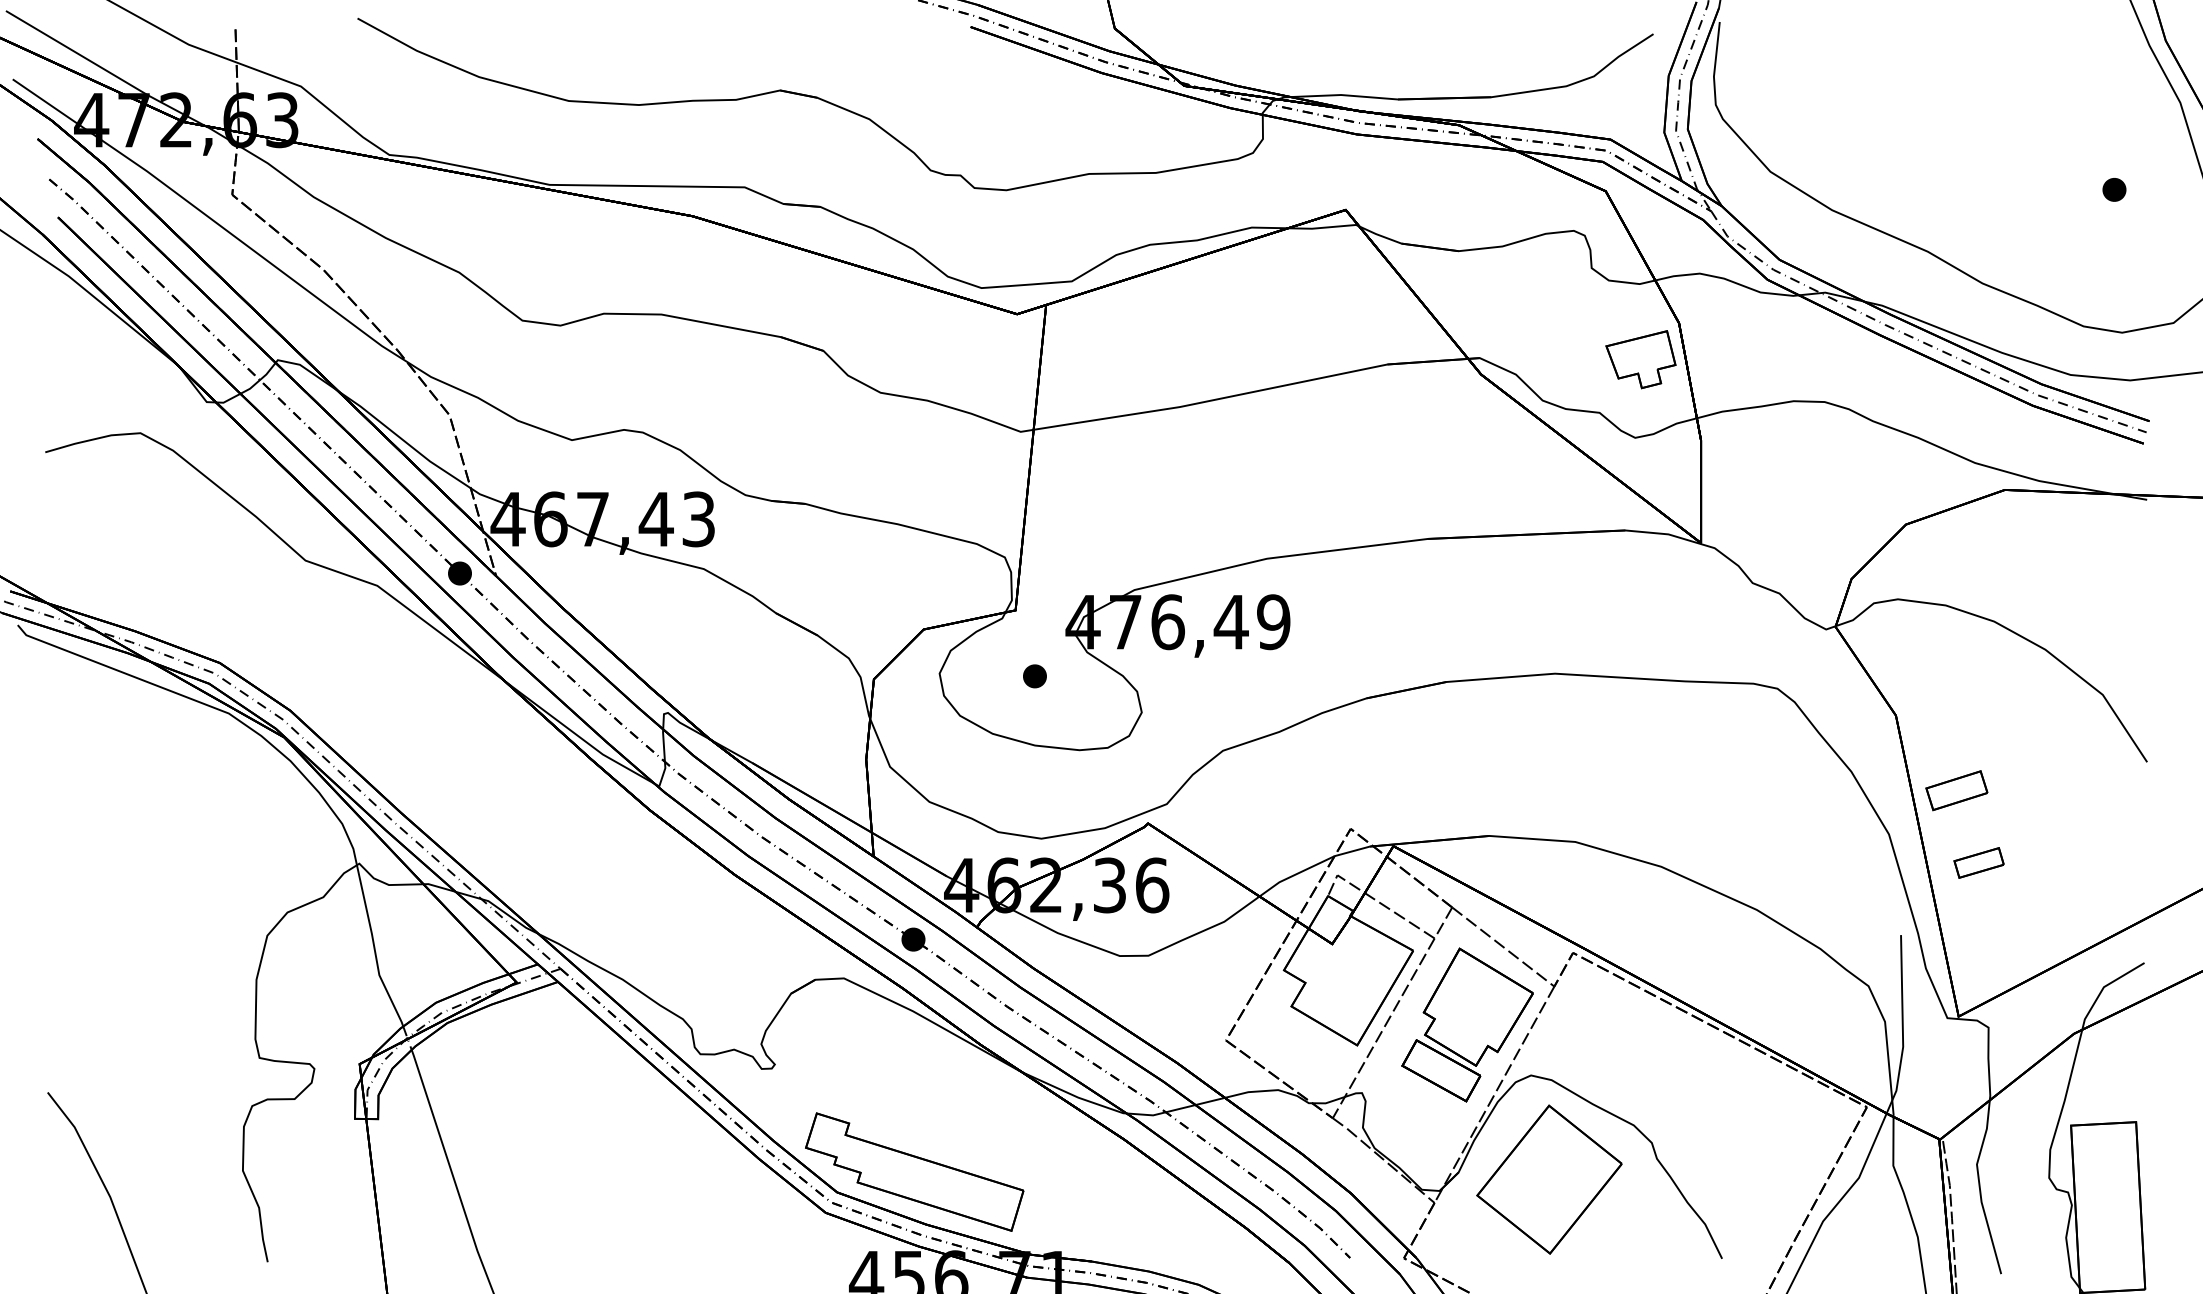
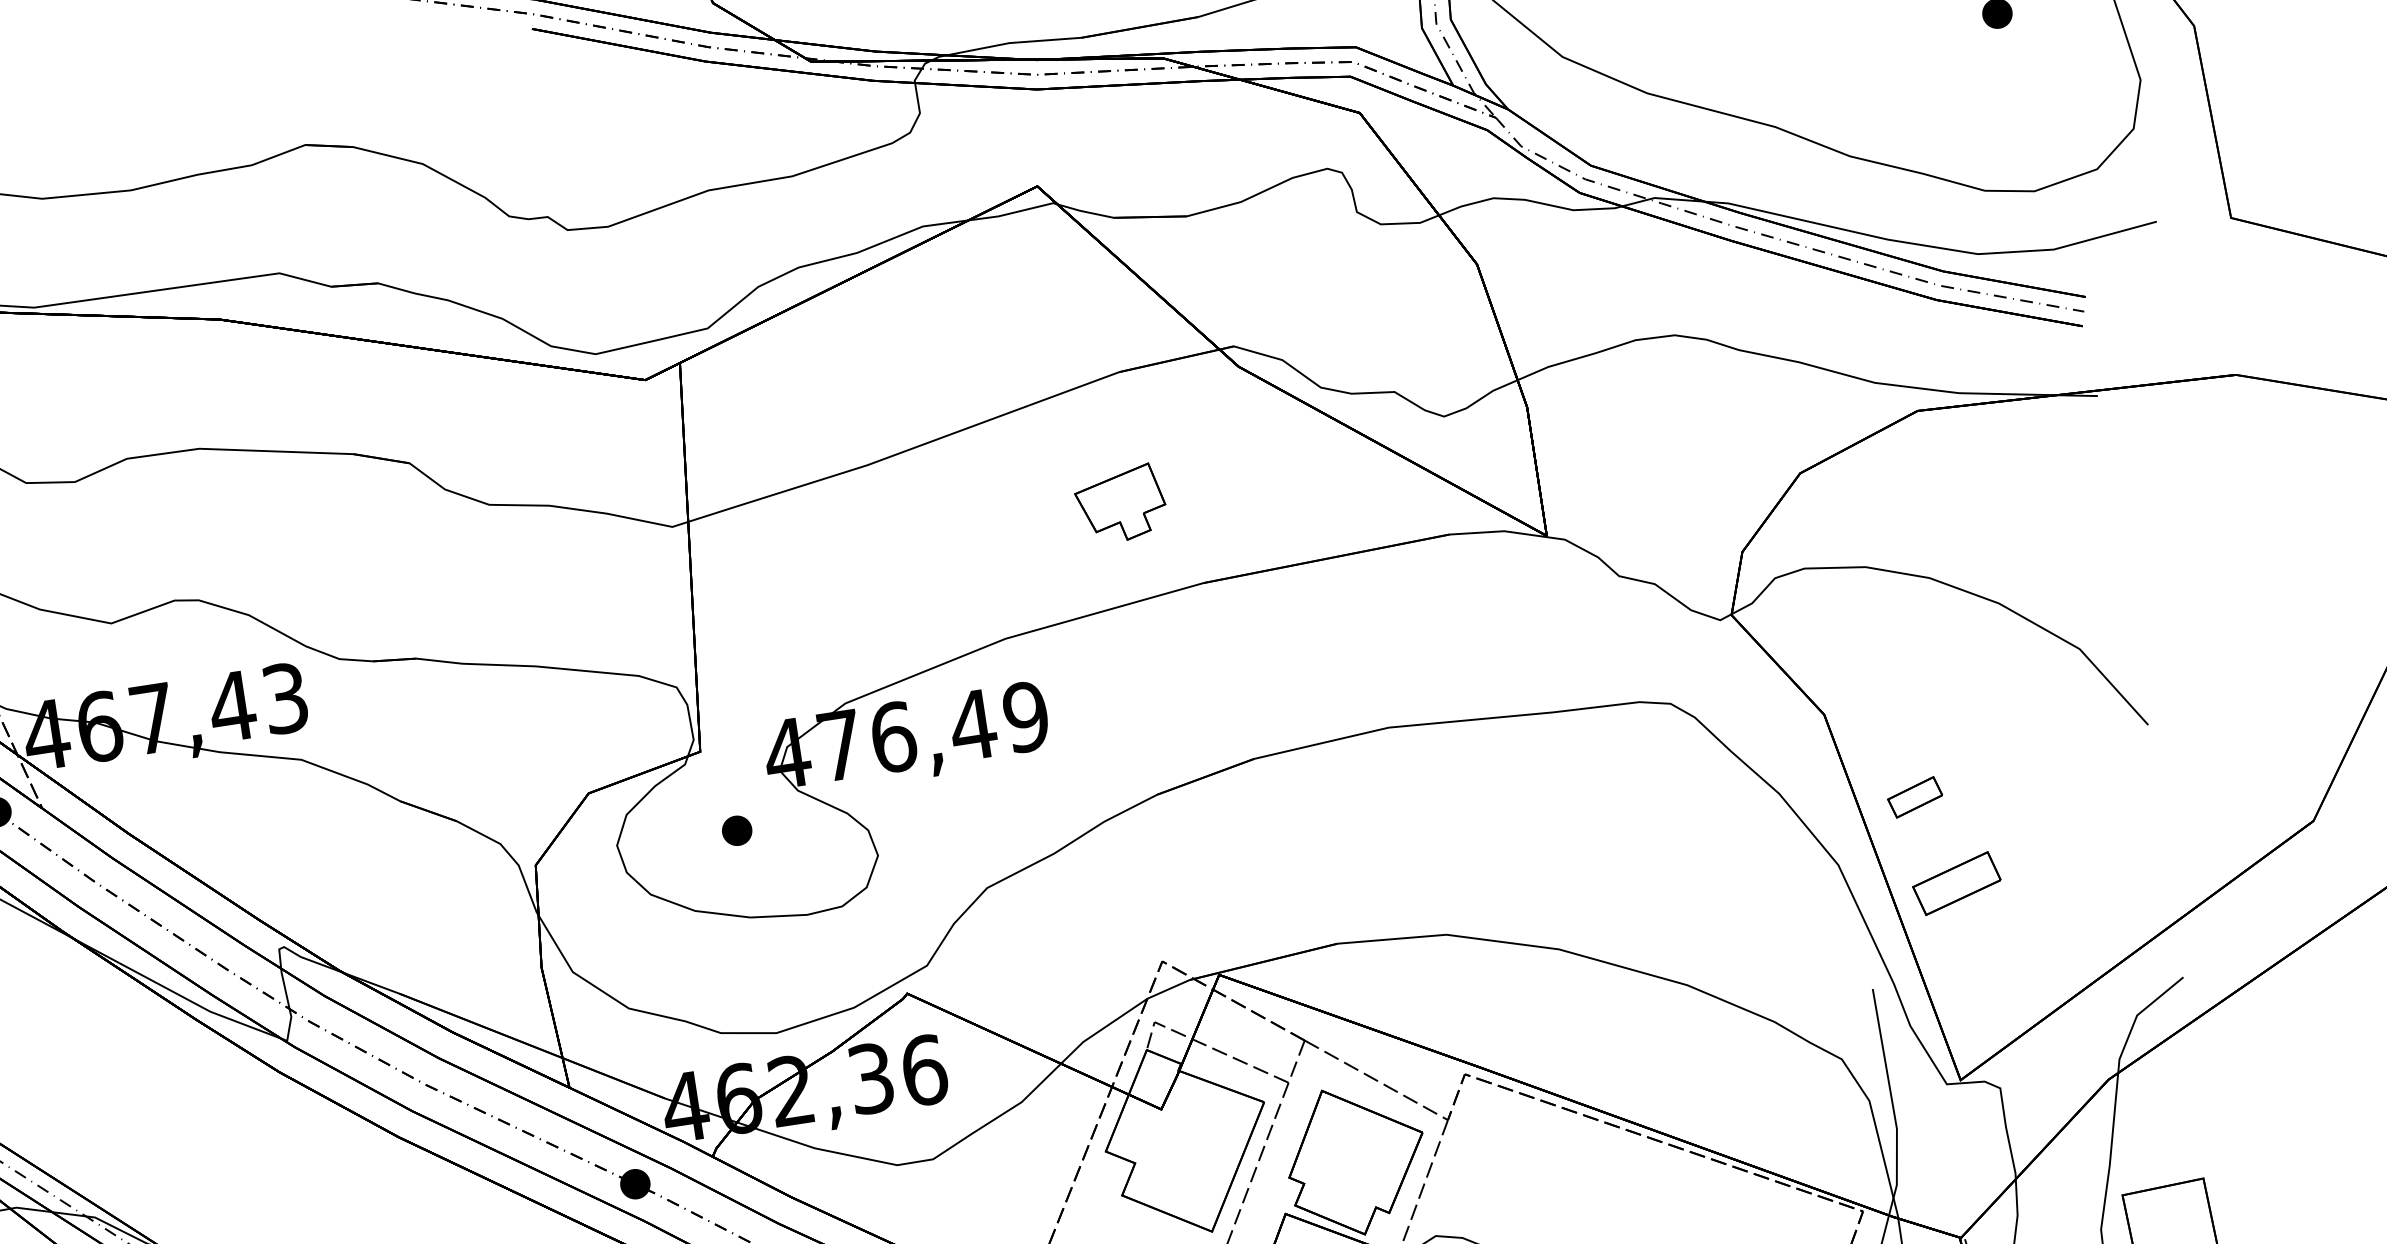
part: (1640, 359) -> (1120, 504), moved
part: (1956, 790) -> (1914, 797), size x0.7
part: (1978, 862) -> (1955, 883), size x1.4

